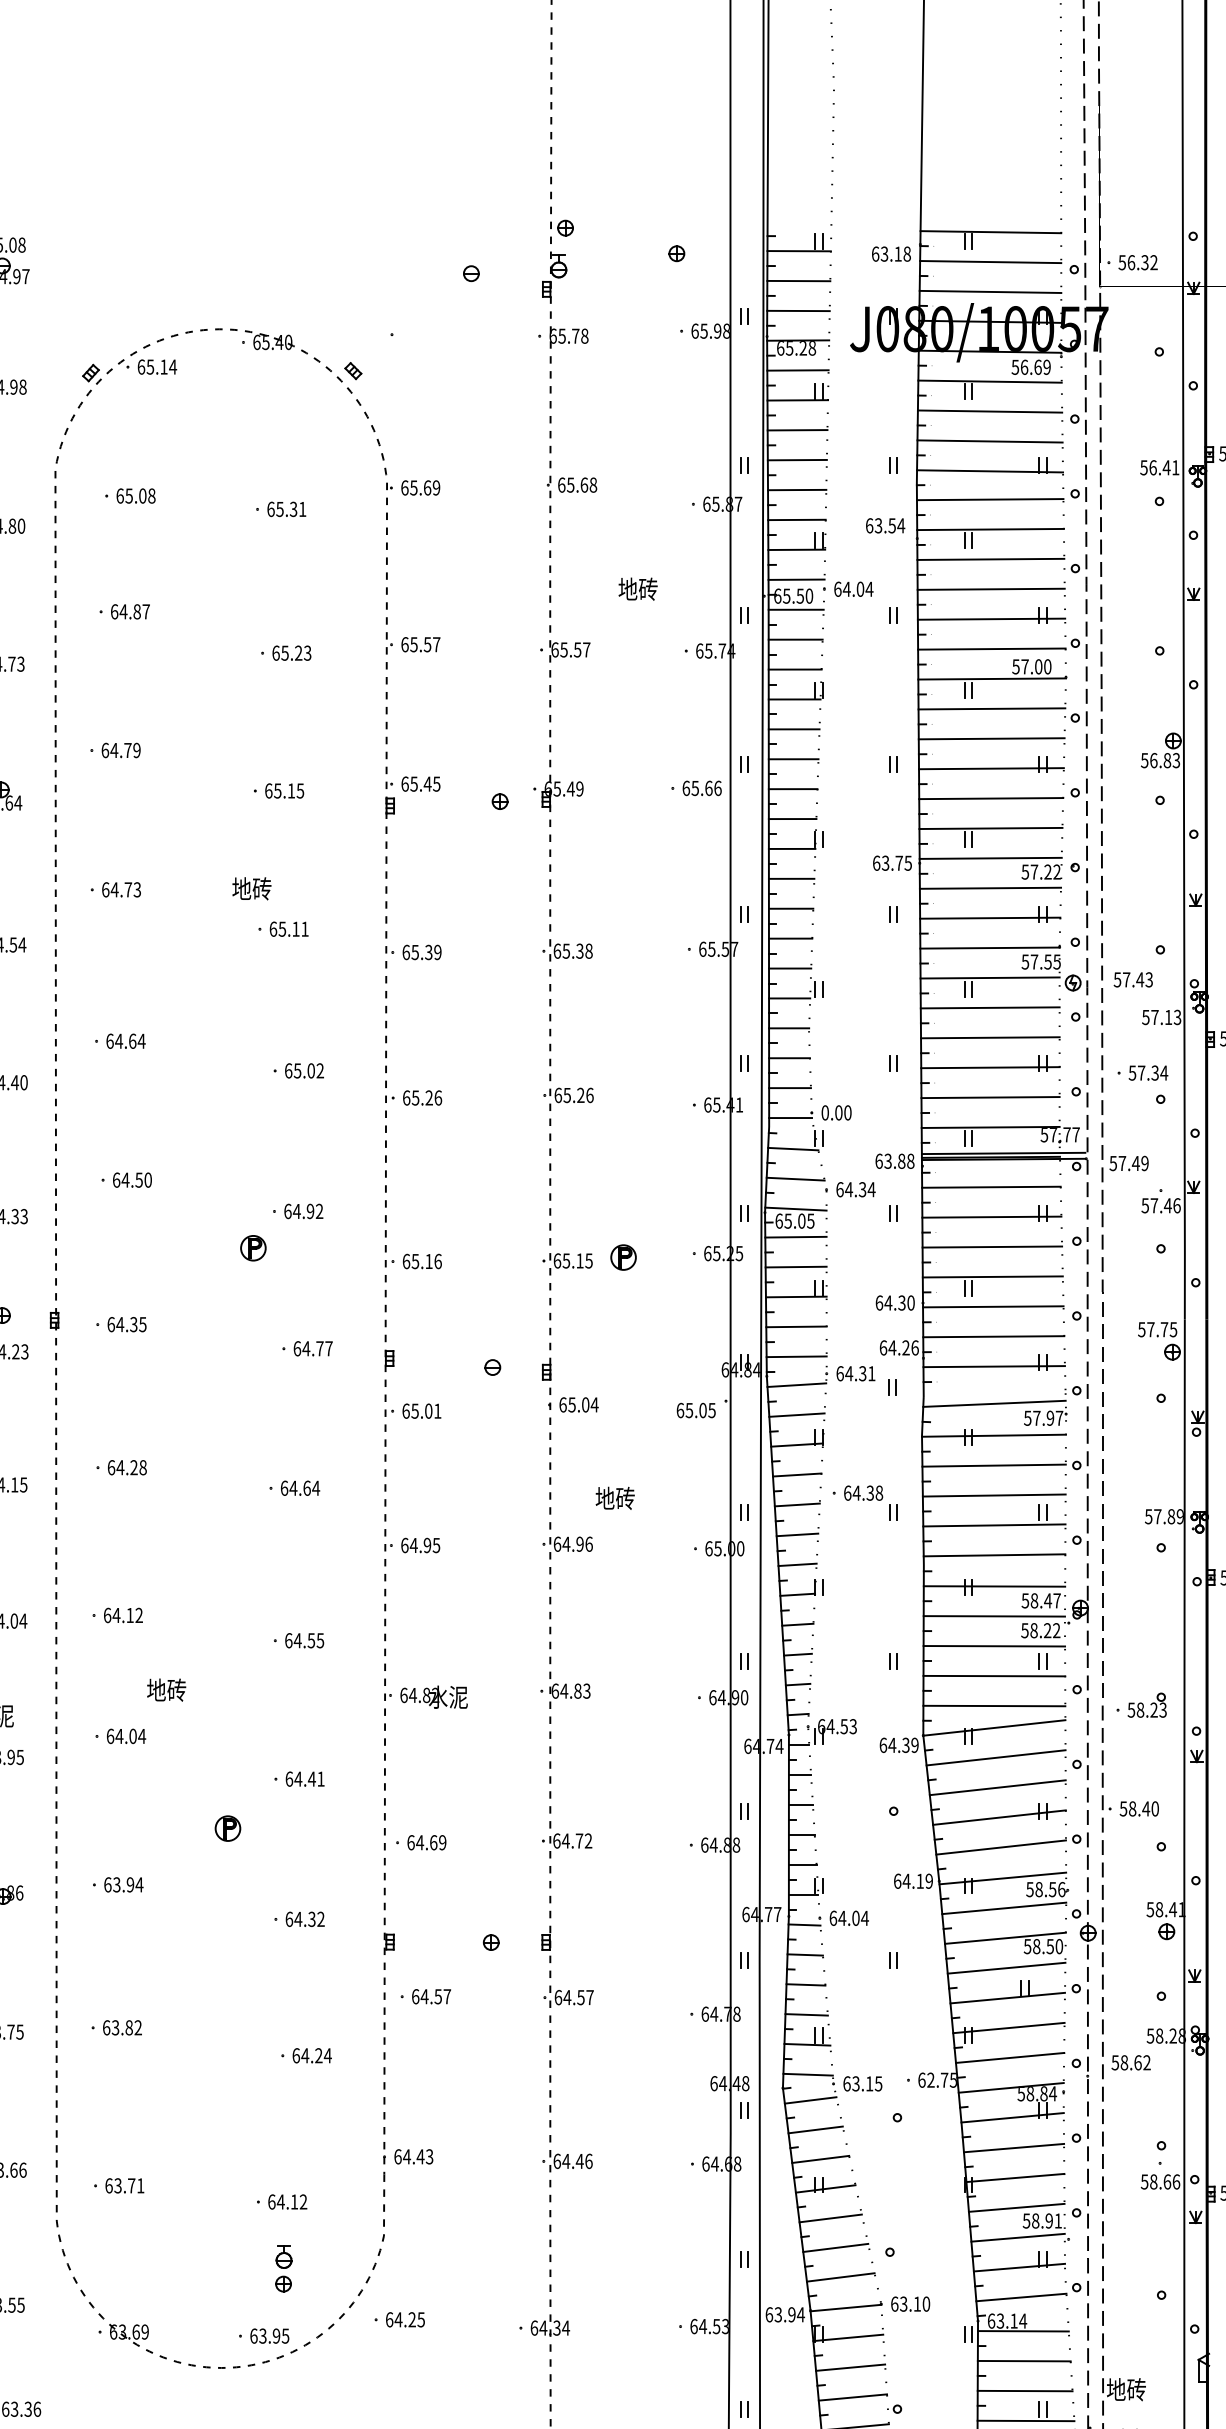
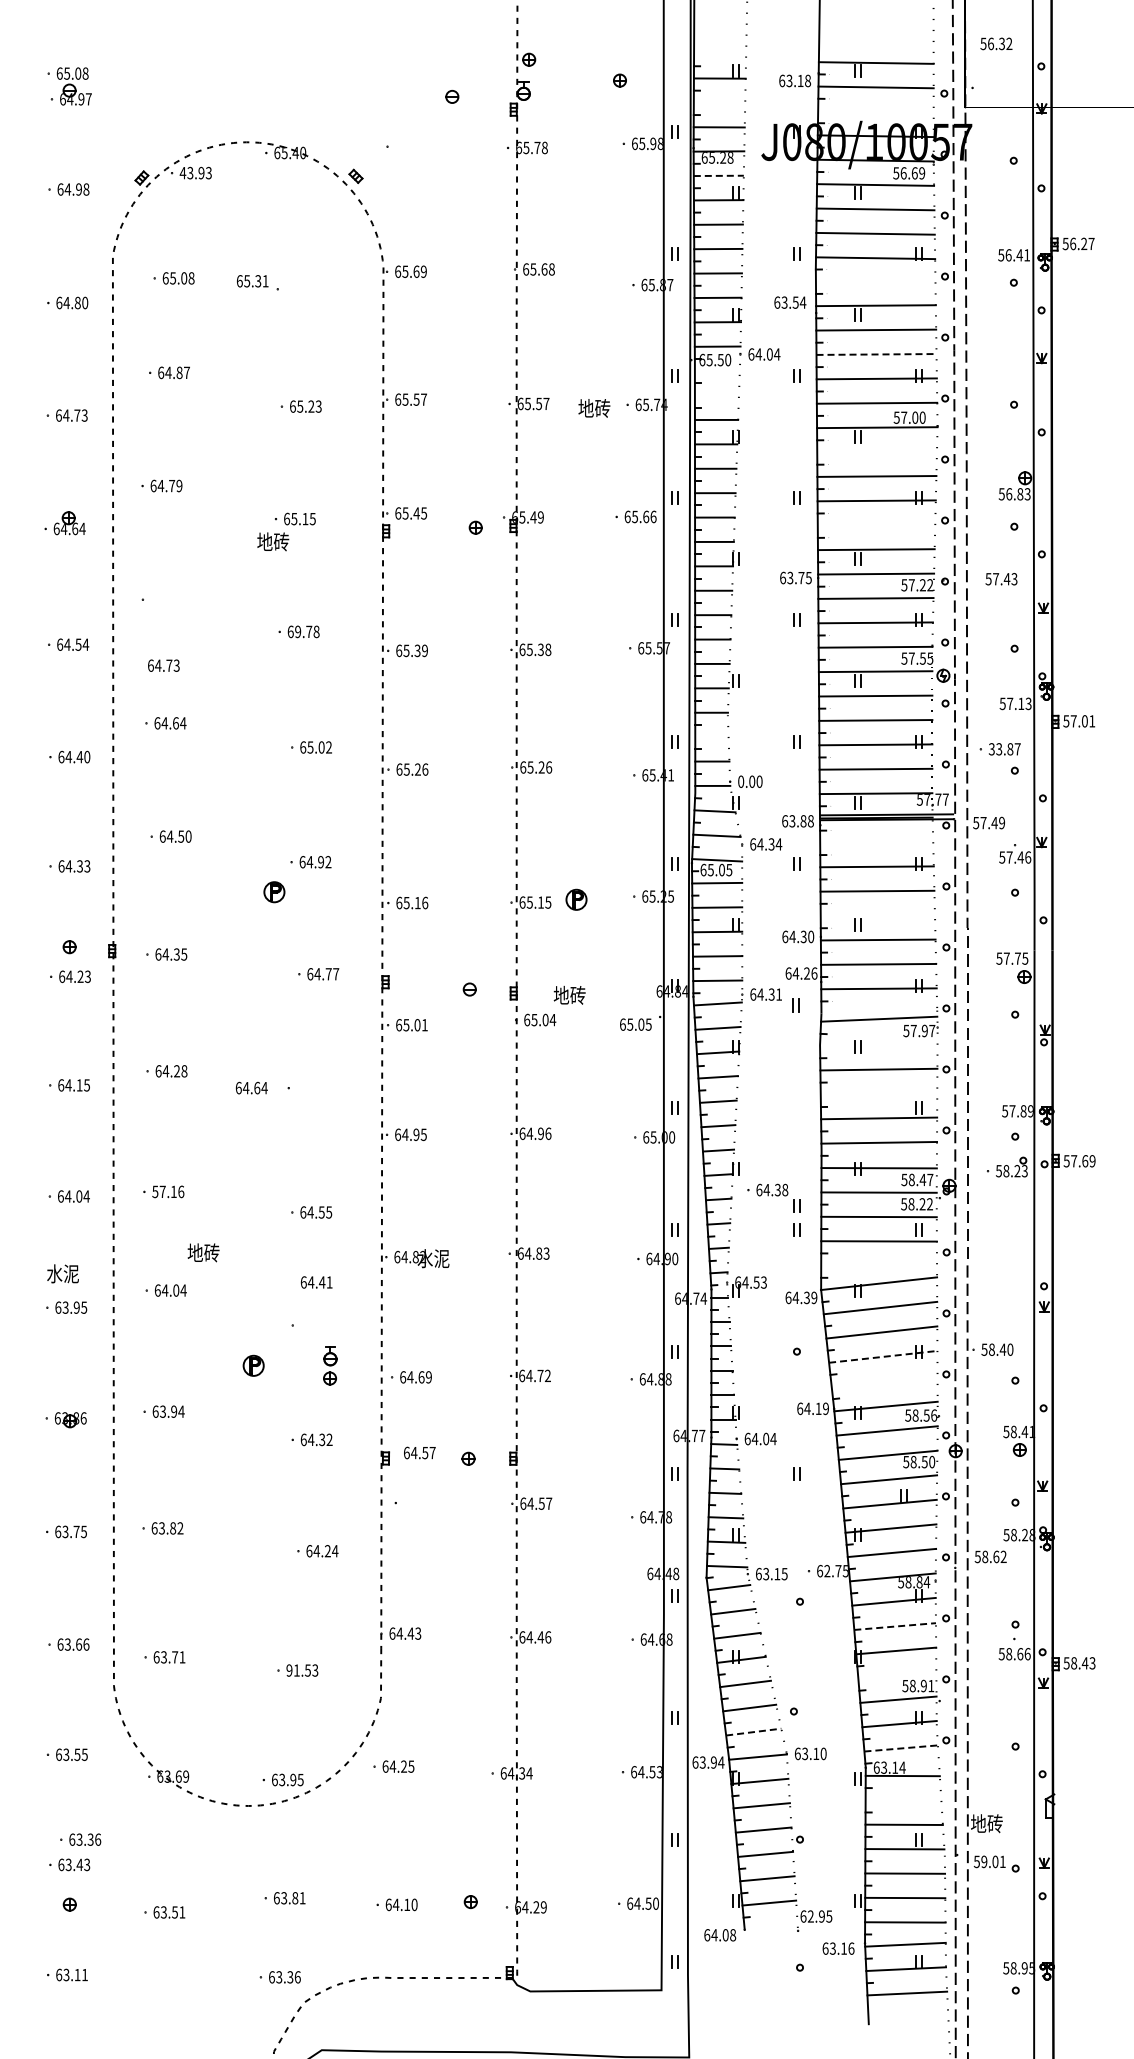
text: (1138, 262) -> (996, 43), moved
line: (798, 280) -> (719, 102), removed
line: (989, 291) -> (875, 111), removed
text: (156, 366) -> (195, 172), 65.14 -> 43.93
line: (798, 369) -> (719, 175), solid -> dashed
line: (989, 498) -> (875, 280), removed
text: (286, 509) -> (252, 281), moved
text: (638, 589) -> (594, 408), moved
line: (992, 589) -> (877, 354), solid -> dashed
line: (795, 610) -> (716, 371), removed
line: (795, 639) -> (716, 395), removed
line: (991, 708) -> (876, 451), removed
line: (991, 797) -> (876, 524), removed
text: (252, 888) -> (273, 541), moved
text: (121, 889) -> (163, 665), moved
text: (293, 928) -> (307, 631), 65.11 -> 69.78
text: (1133, 980) -> (1001, 579), moved
line: (788, 1058) -> (711, 737), removed
text: (1148, 1073) -> (1004, 749), 57.34 -> 33.87
line: (991, 1187) -> (876, 842), removed
line: (992, 1276) -> (877, 915), removed
line: (993, 1436) -> (878, 1045), removed
text: (300, 1487) -> (251, 1087), moved
line: (993, 1494) -> (878, 1093), removed
text: (614, 1498) -> (569, 995), moved
part: (864, 1502) -> (773, 1197), moved
text: (123, 1614) -> (168, 1191), 64.12 -> 57.16
part: (1141, 1704) -> (1007, 1166), moved
line: (994, 1705) -> (879, 1265), removed
text: (304, 1779) -> (316, 1282), moved
line: (999, 1817) -> (883, 1356), solid -> dashed
line: (1000, 1847) -> (884, 1381), removed
text: (431, 1996) -> (419, 1452), moved
line: (1014, 2148) -> (895, 1626), solid -> dashed
text: (287, 2201) -> (302, 1670), 64.12 -> 91.53
line: (1016, 2208) -> (897, 1675), removed
part: (284, 2268) -> (330, 1365), moved
line: (840, 2277) -> (753, 1732), solid -> dashed
line: (1021, 2297) -> (901, 1748), solid -> dashed
line: (1024, 2361) -> (903, 1800), removed

